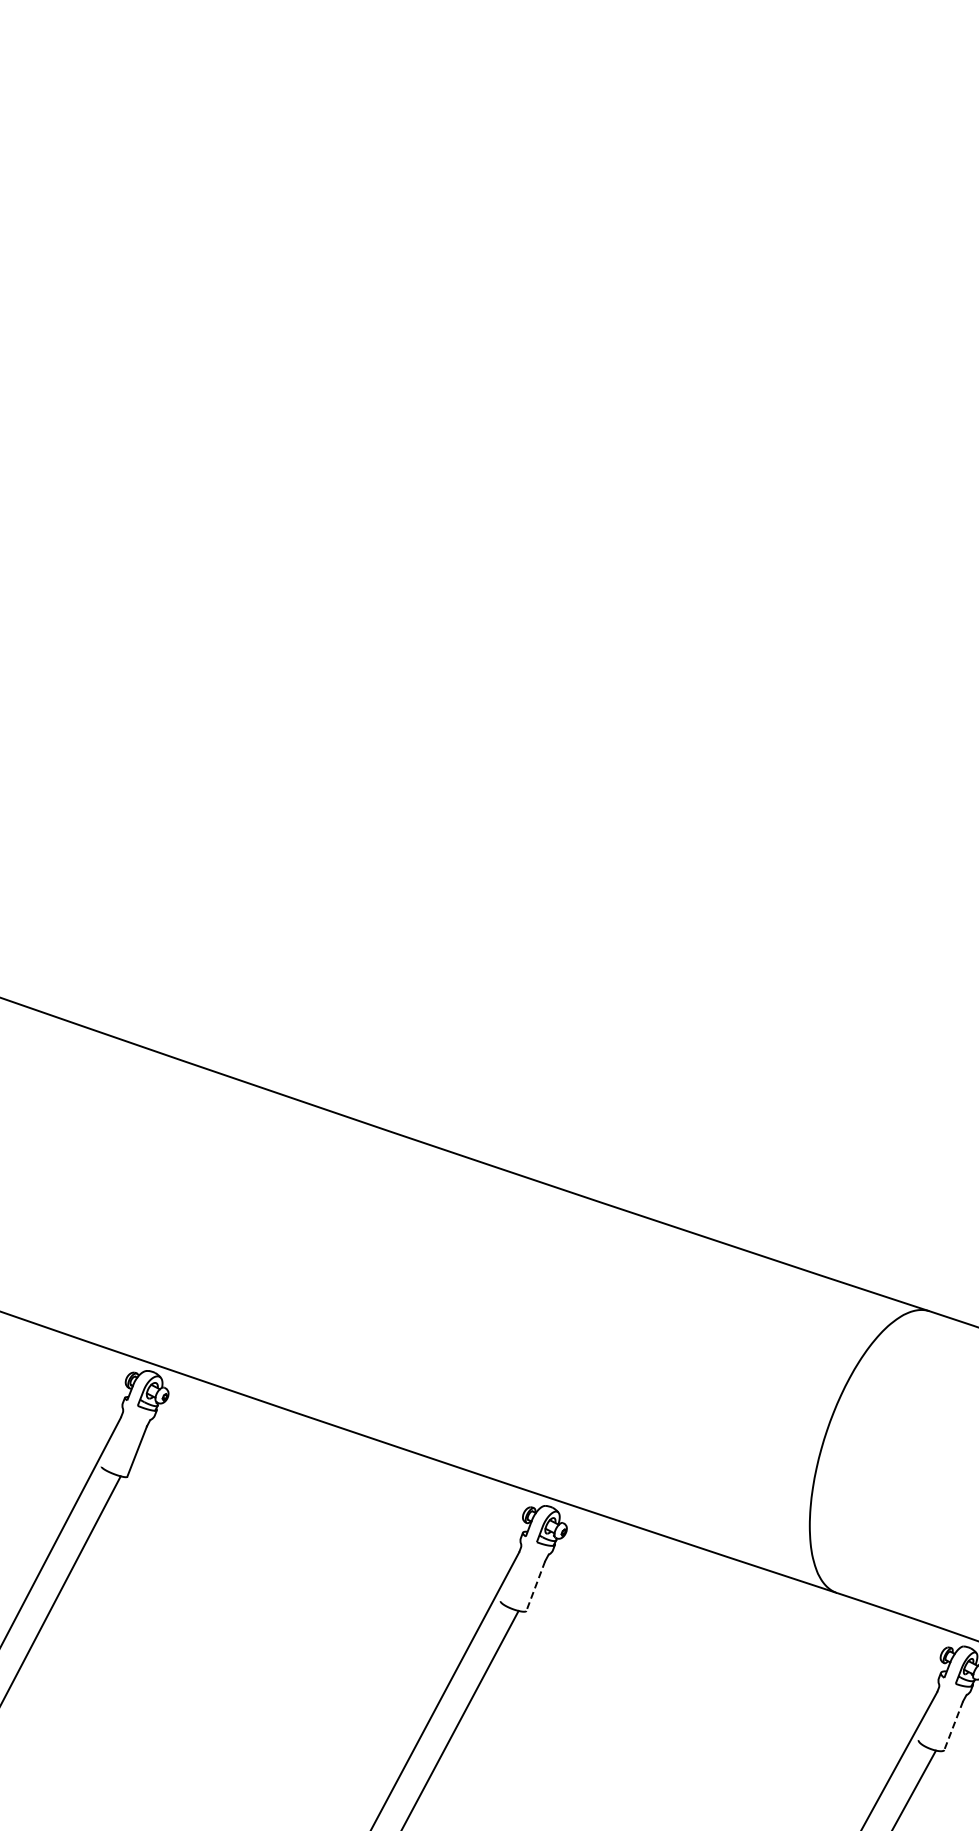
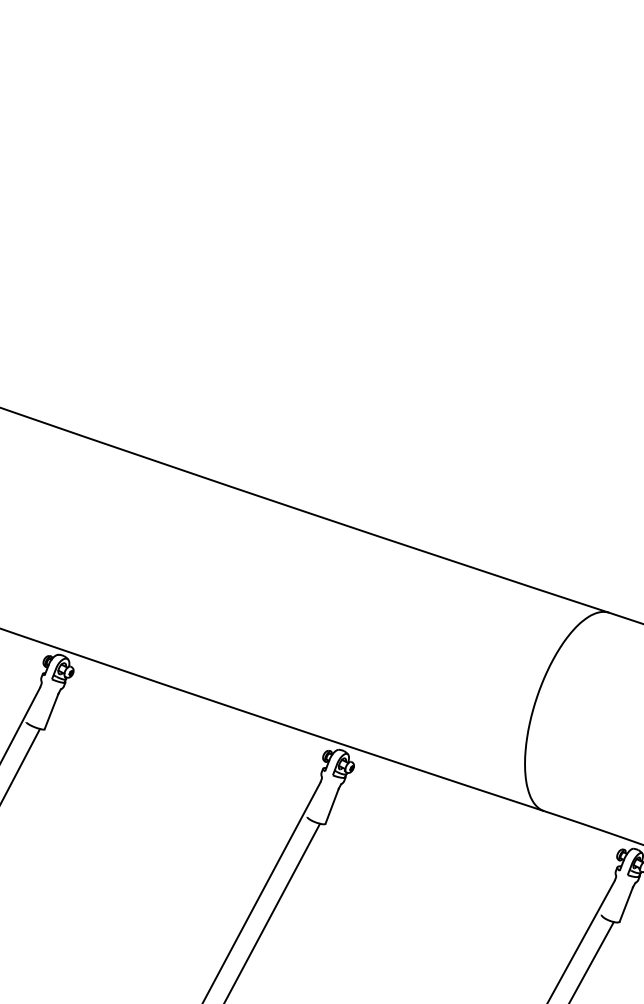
line: (535, 1586) -> (331, 806), dashed -> solid
line: (953, 1726) -> (626, 905), dashed -> solid

